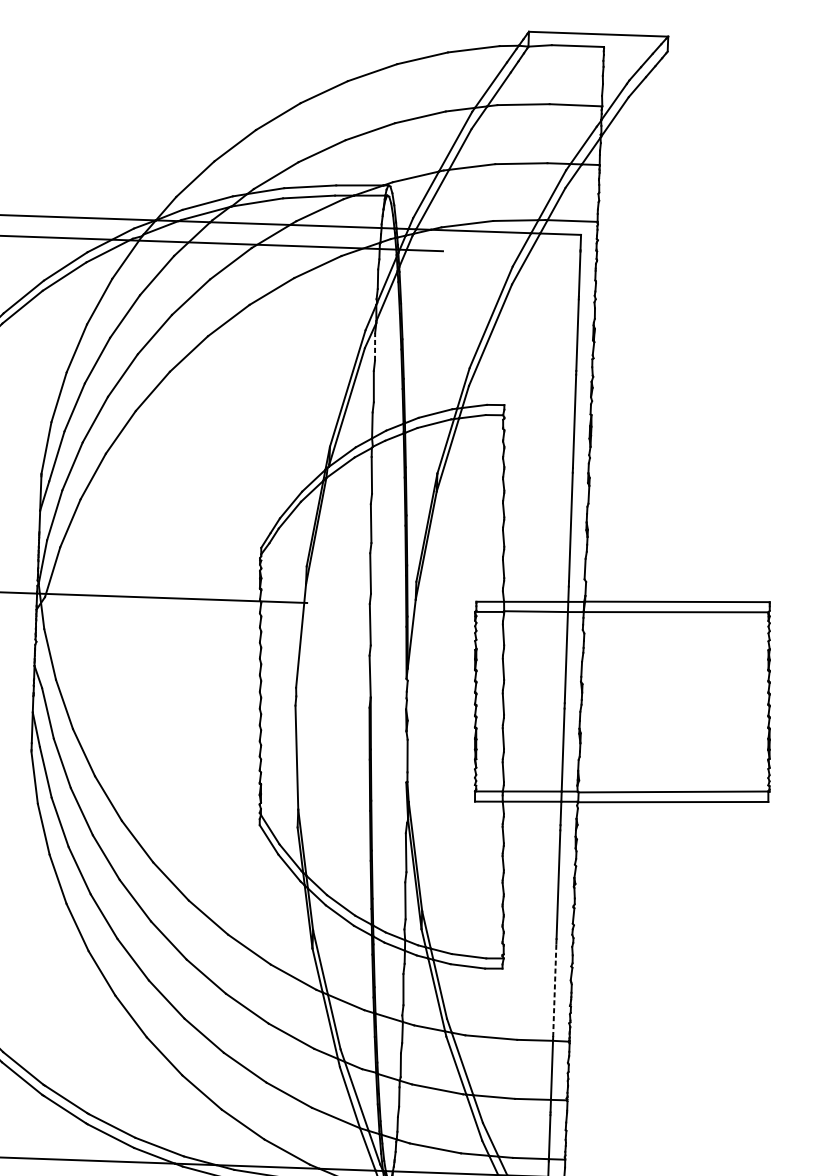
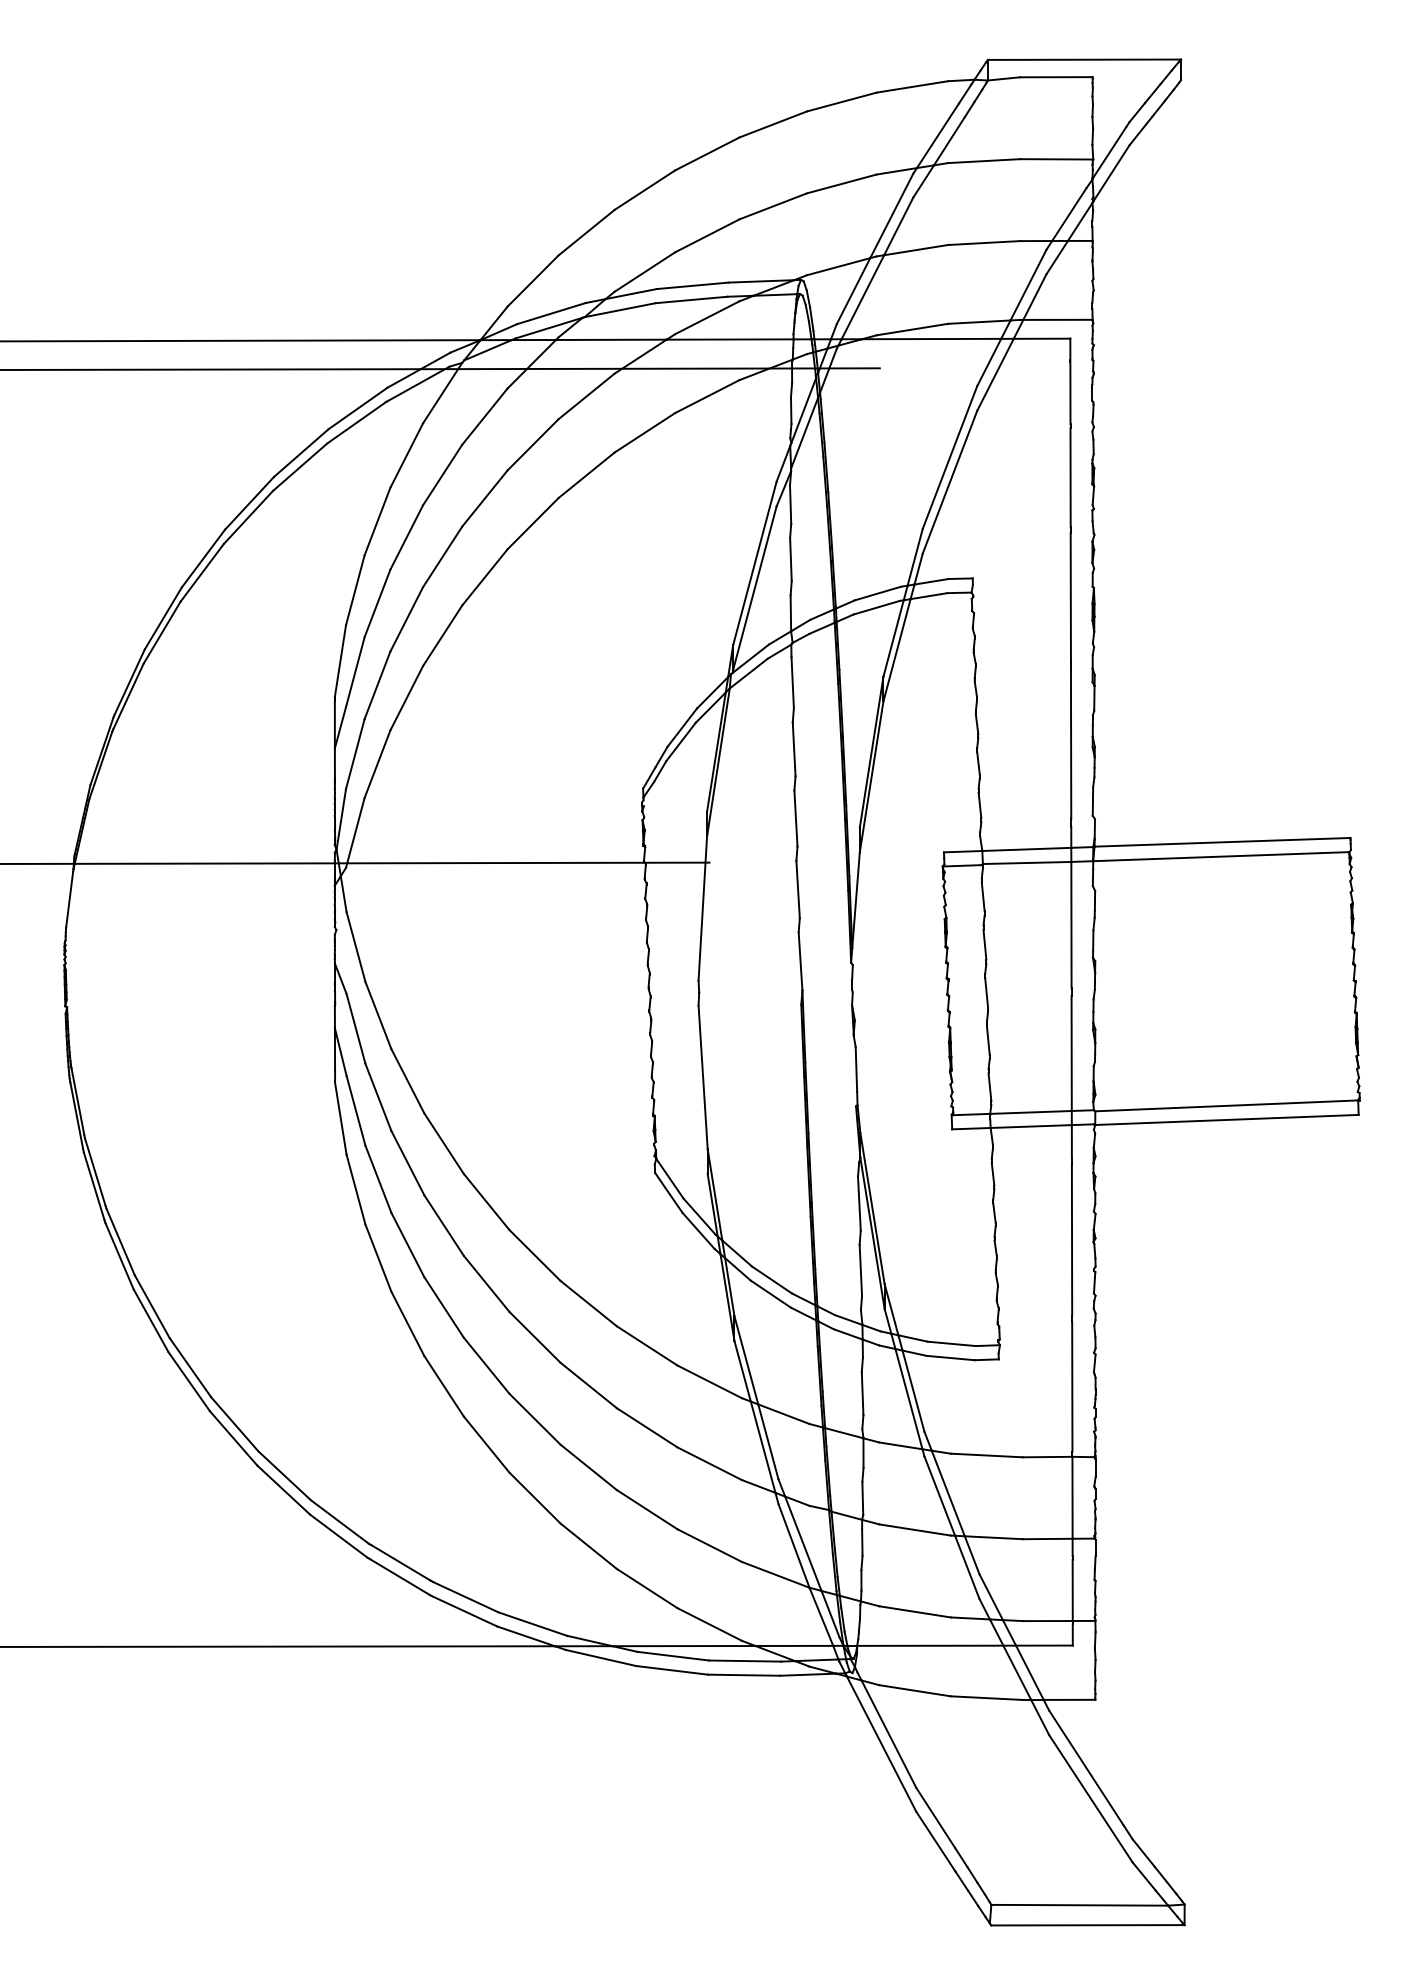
line: (375, 346) -> (790, 503), dashed -> solid
line: (554, 990) -> (1072, 1386), dashed -> solid

